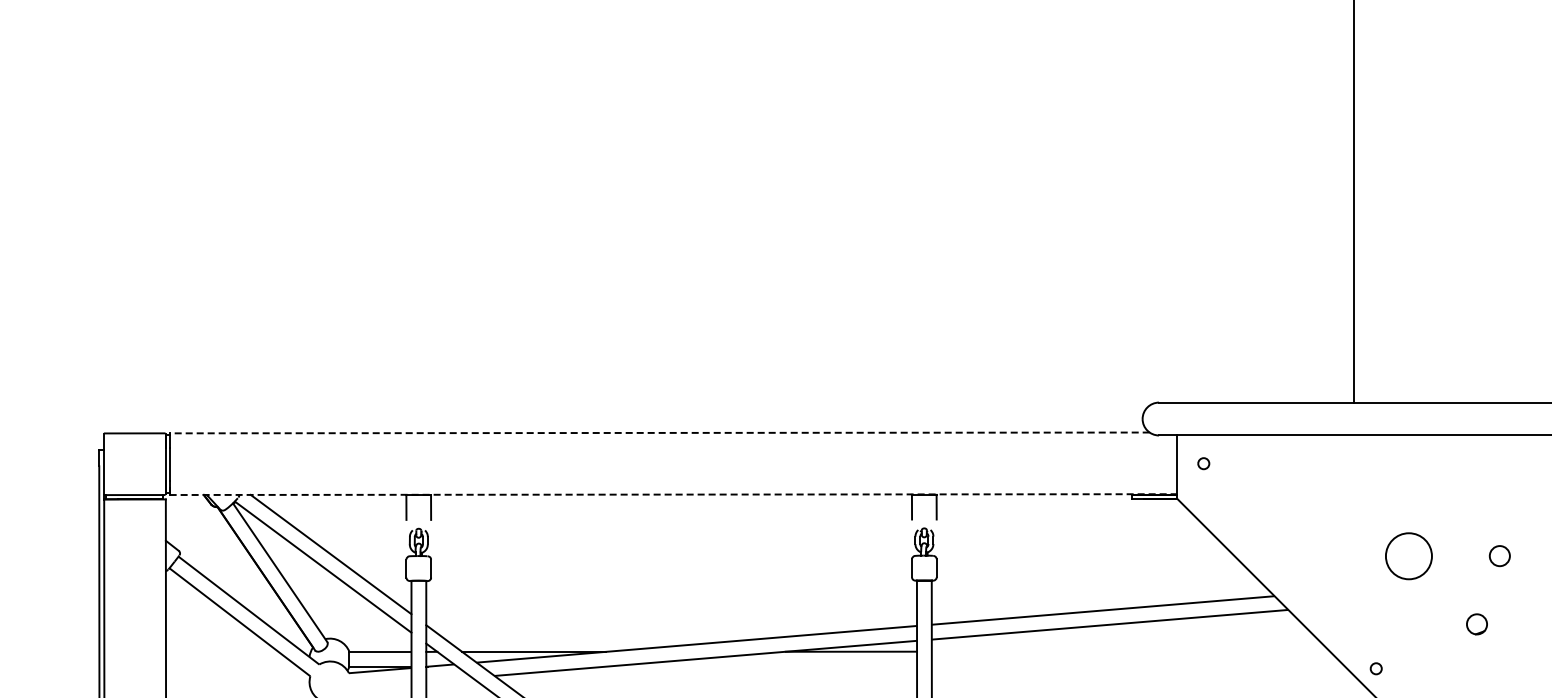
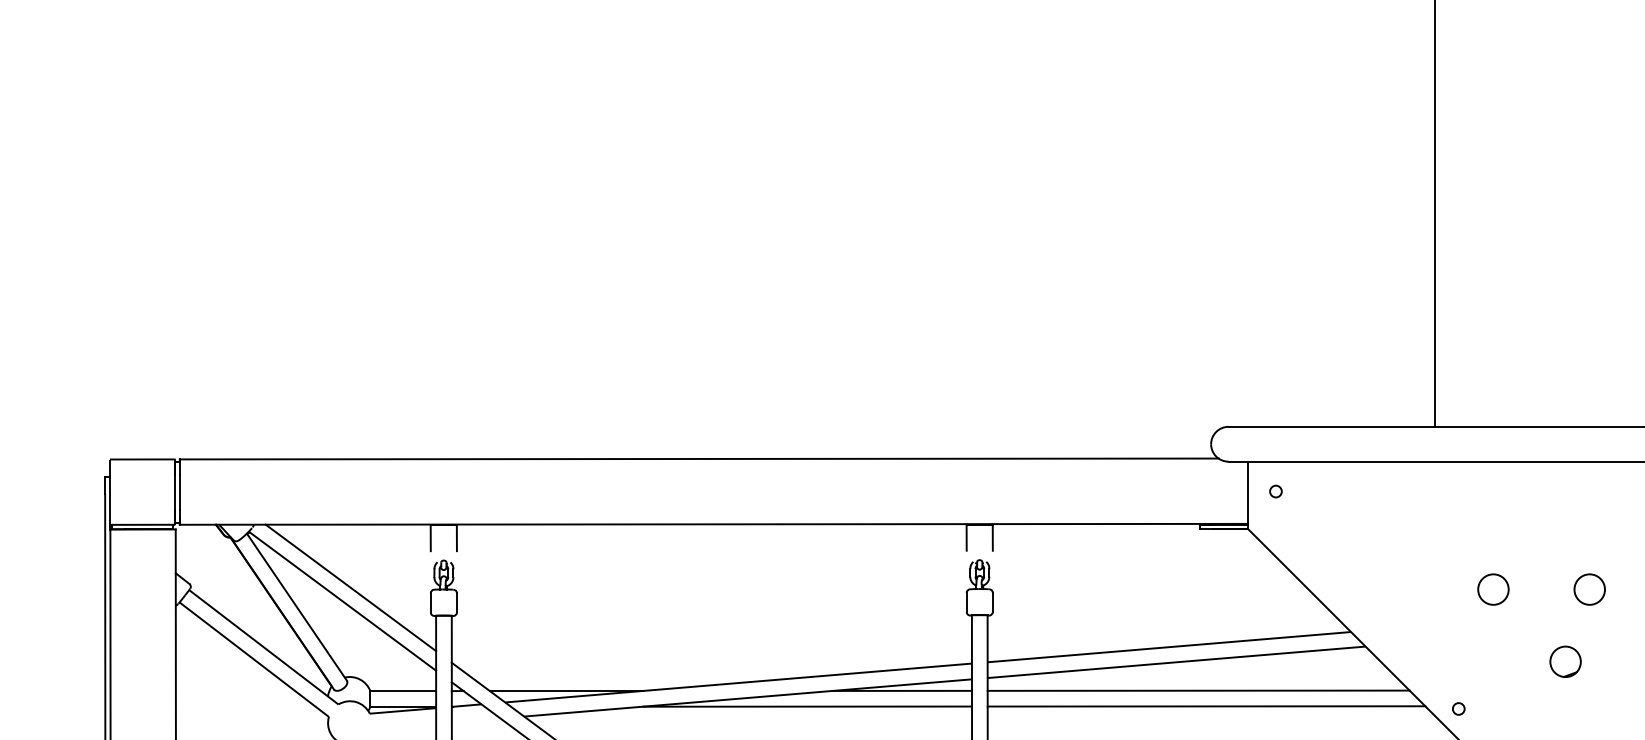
line: (659, 432) -> (699, 458), dashed -> solid
line: (673, 494) -> (713, 524), dashed -> solid
part: (1408, 555) -> (1492, 588), size x0.62
part: (1499, 555) -> (1589, 588), size x1.43
part: (1476, 624) -> (1565, 662), size x1.43
line: (1130, 651) -> (1198, 690), added
line: (761, 666) -> (807, 706), added
line: (1137, 666) -> (1205, 706), added

